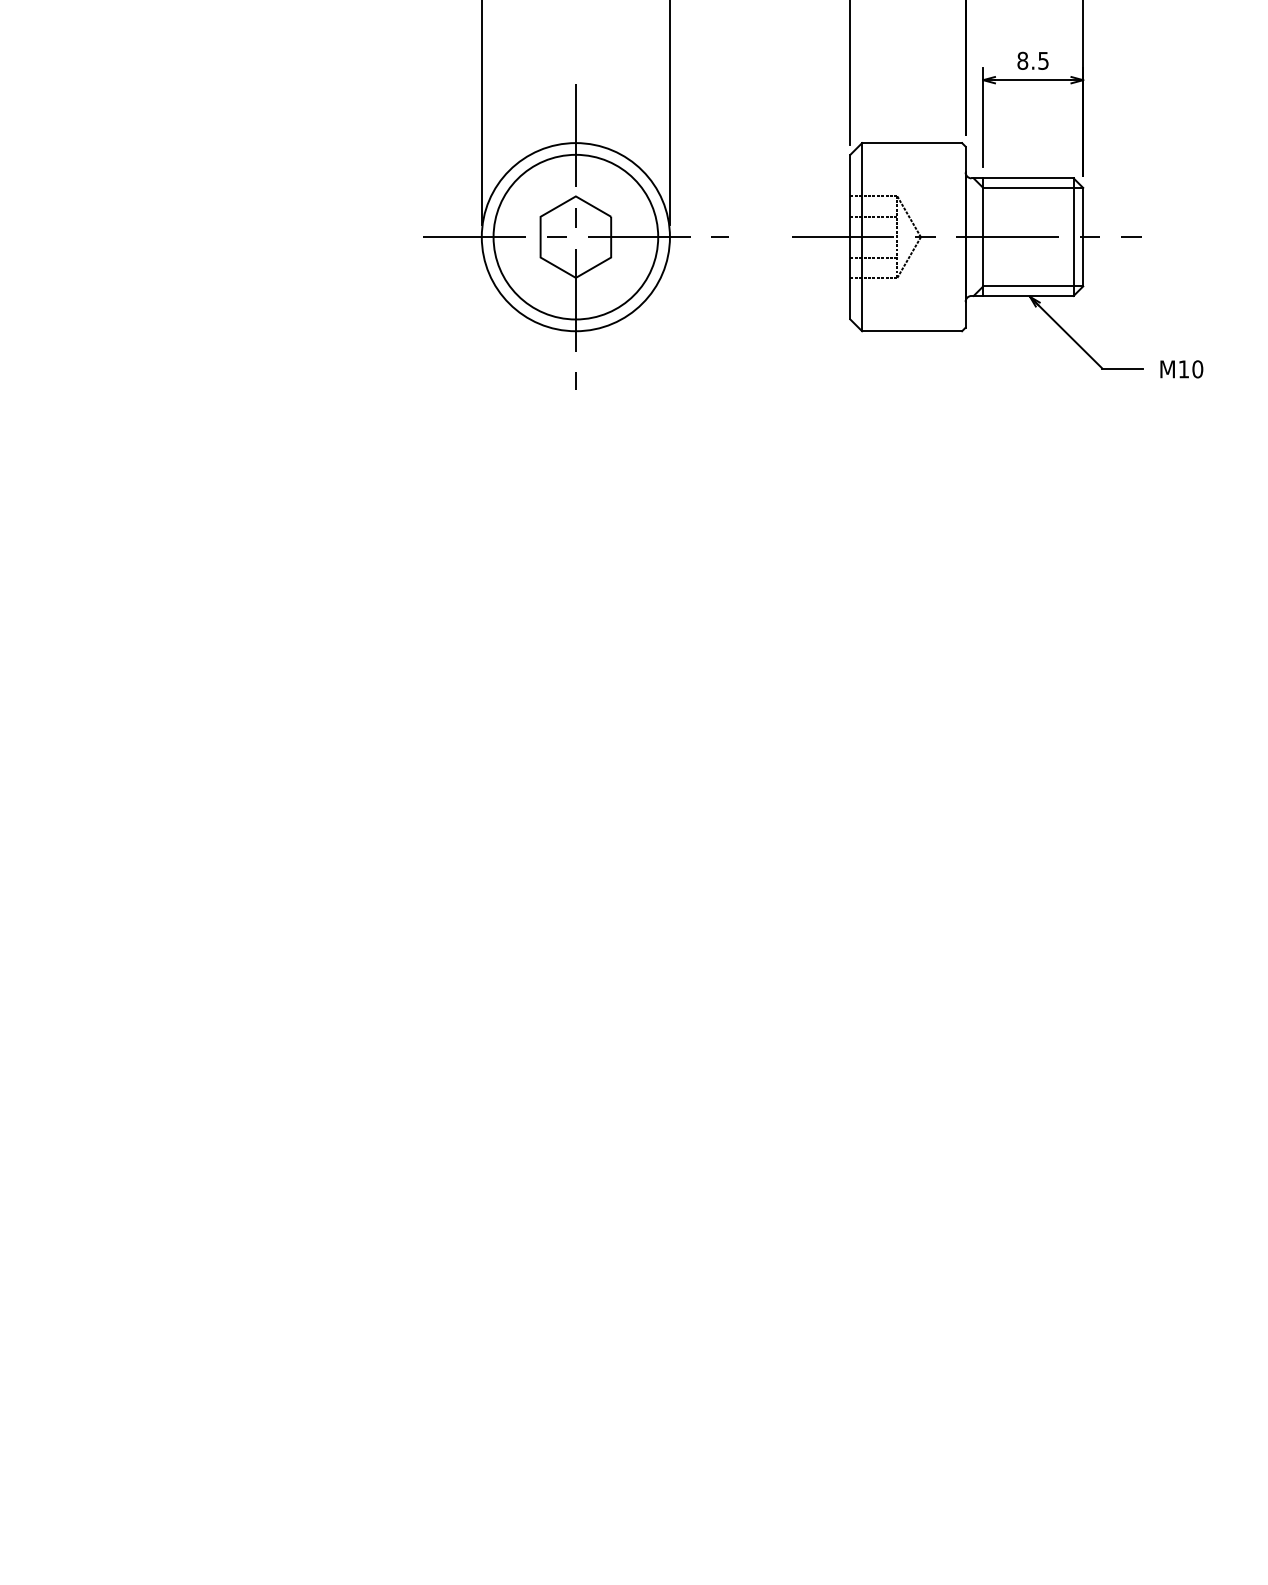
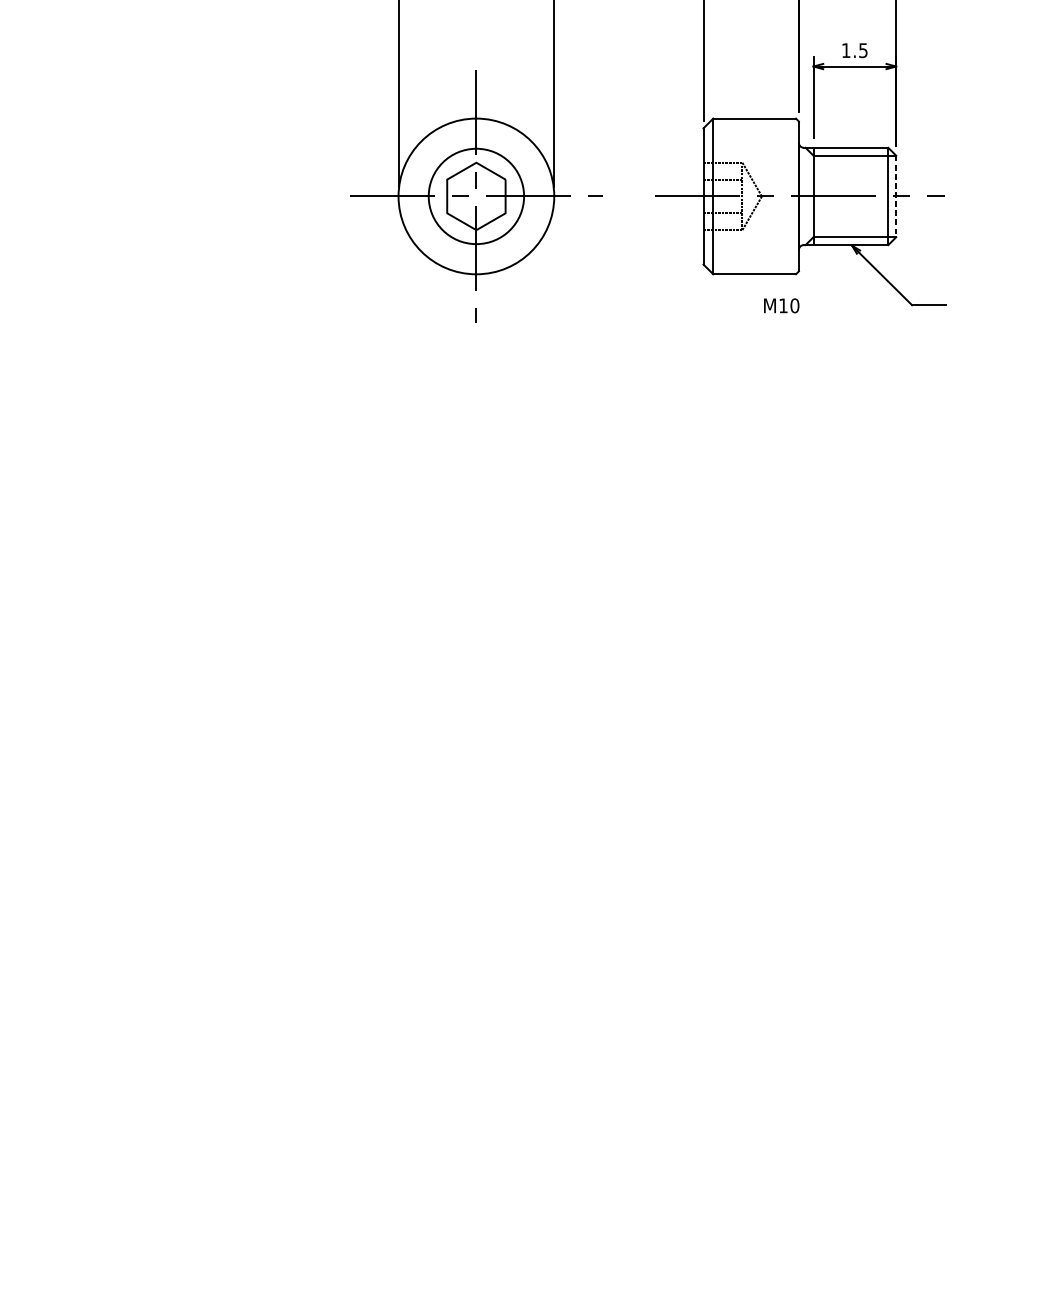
text: (1022, 60) -> (845, 50), 8.5 -> 1.5
circle: (575, 236) -> (476, 195), size x0.7
line: (1083, 237) -> (896, 196), solid -> dashed
text: (1181, 369) -> (781, 305), moved

